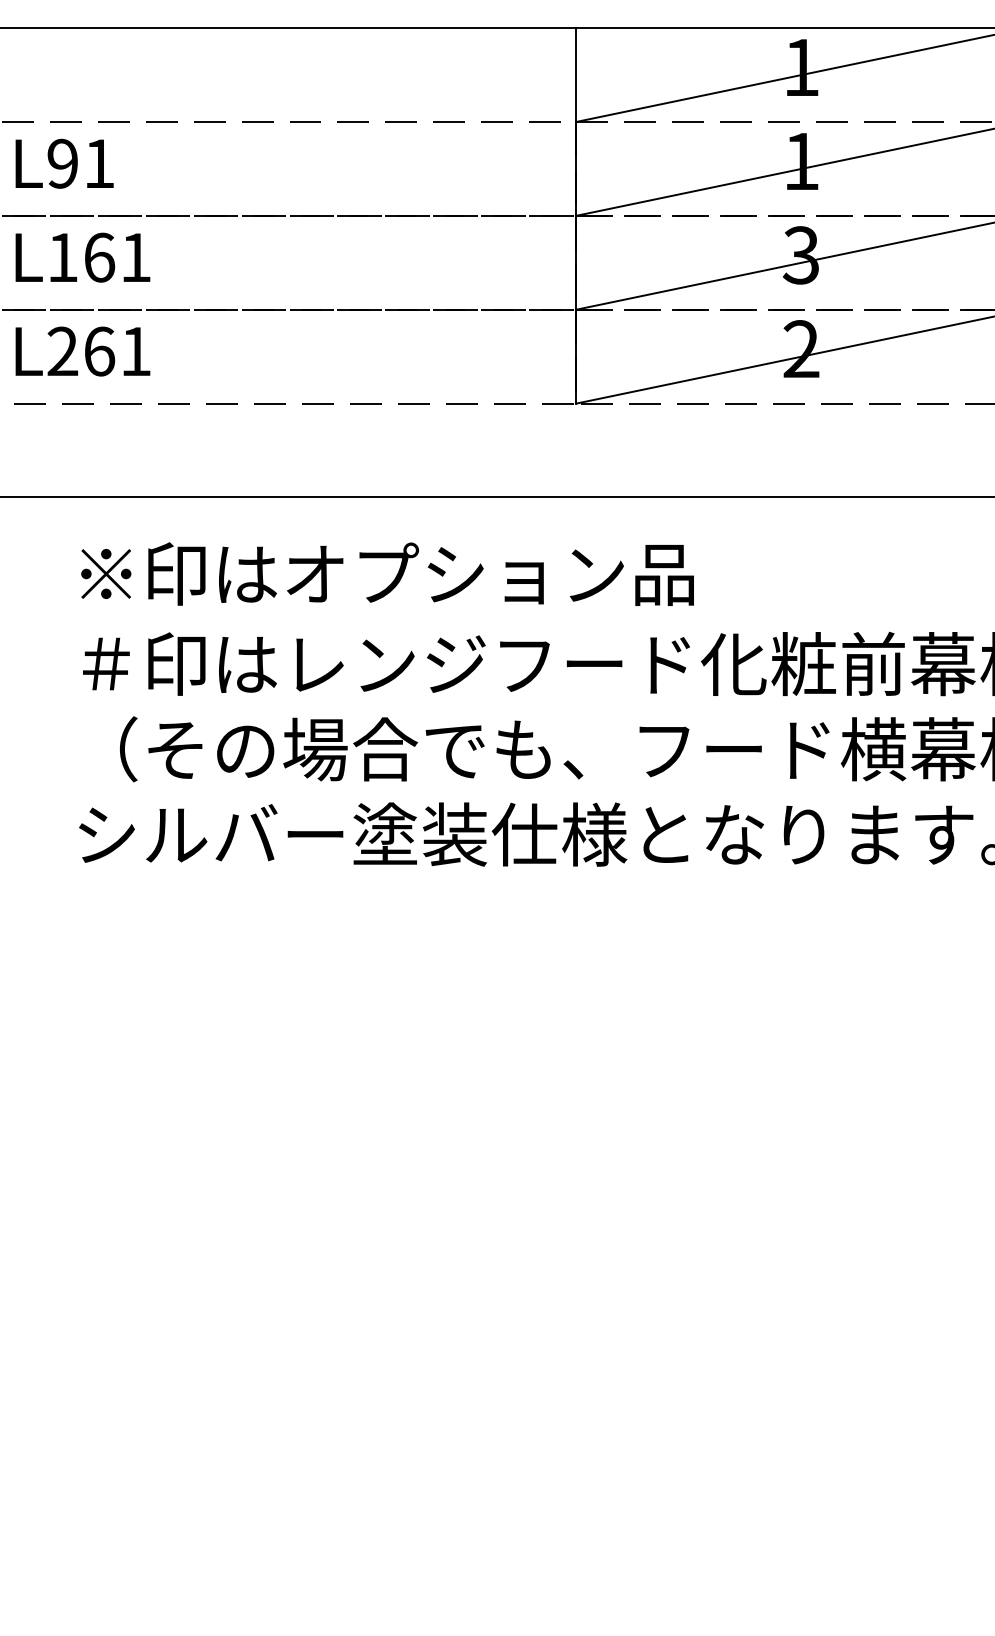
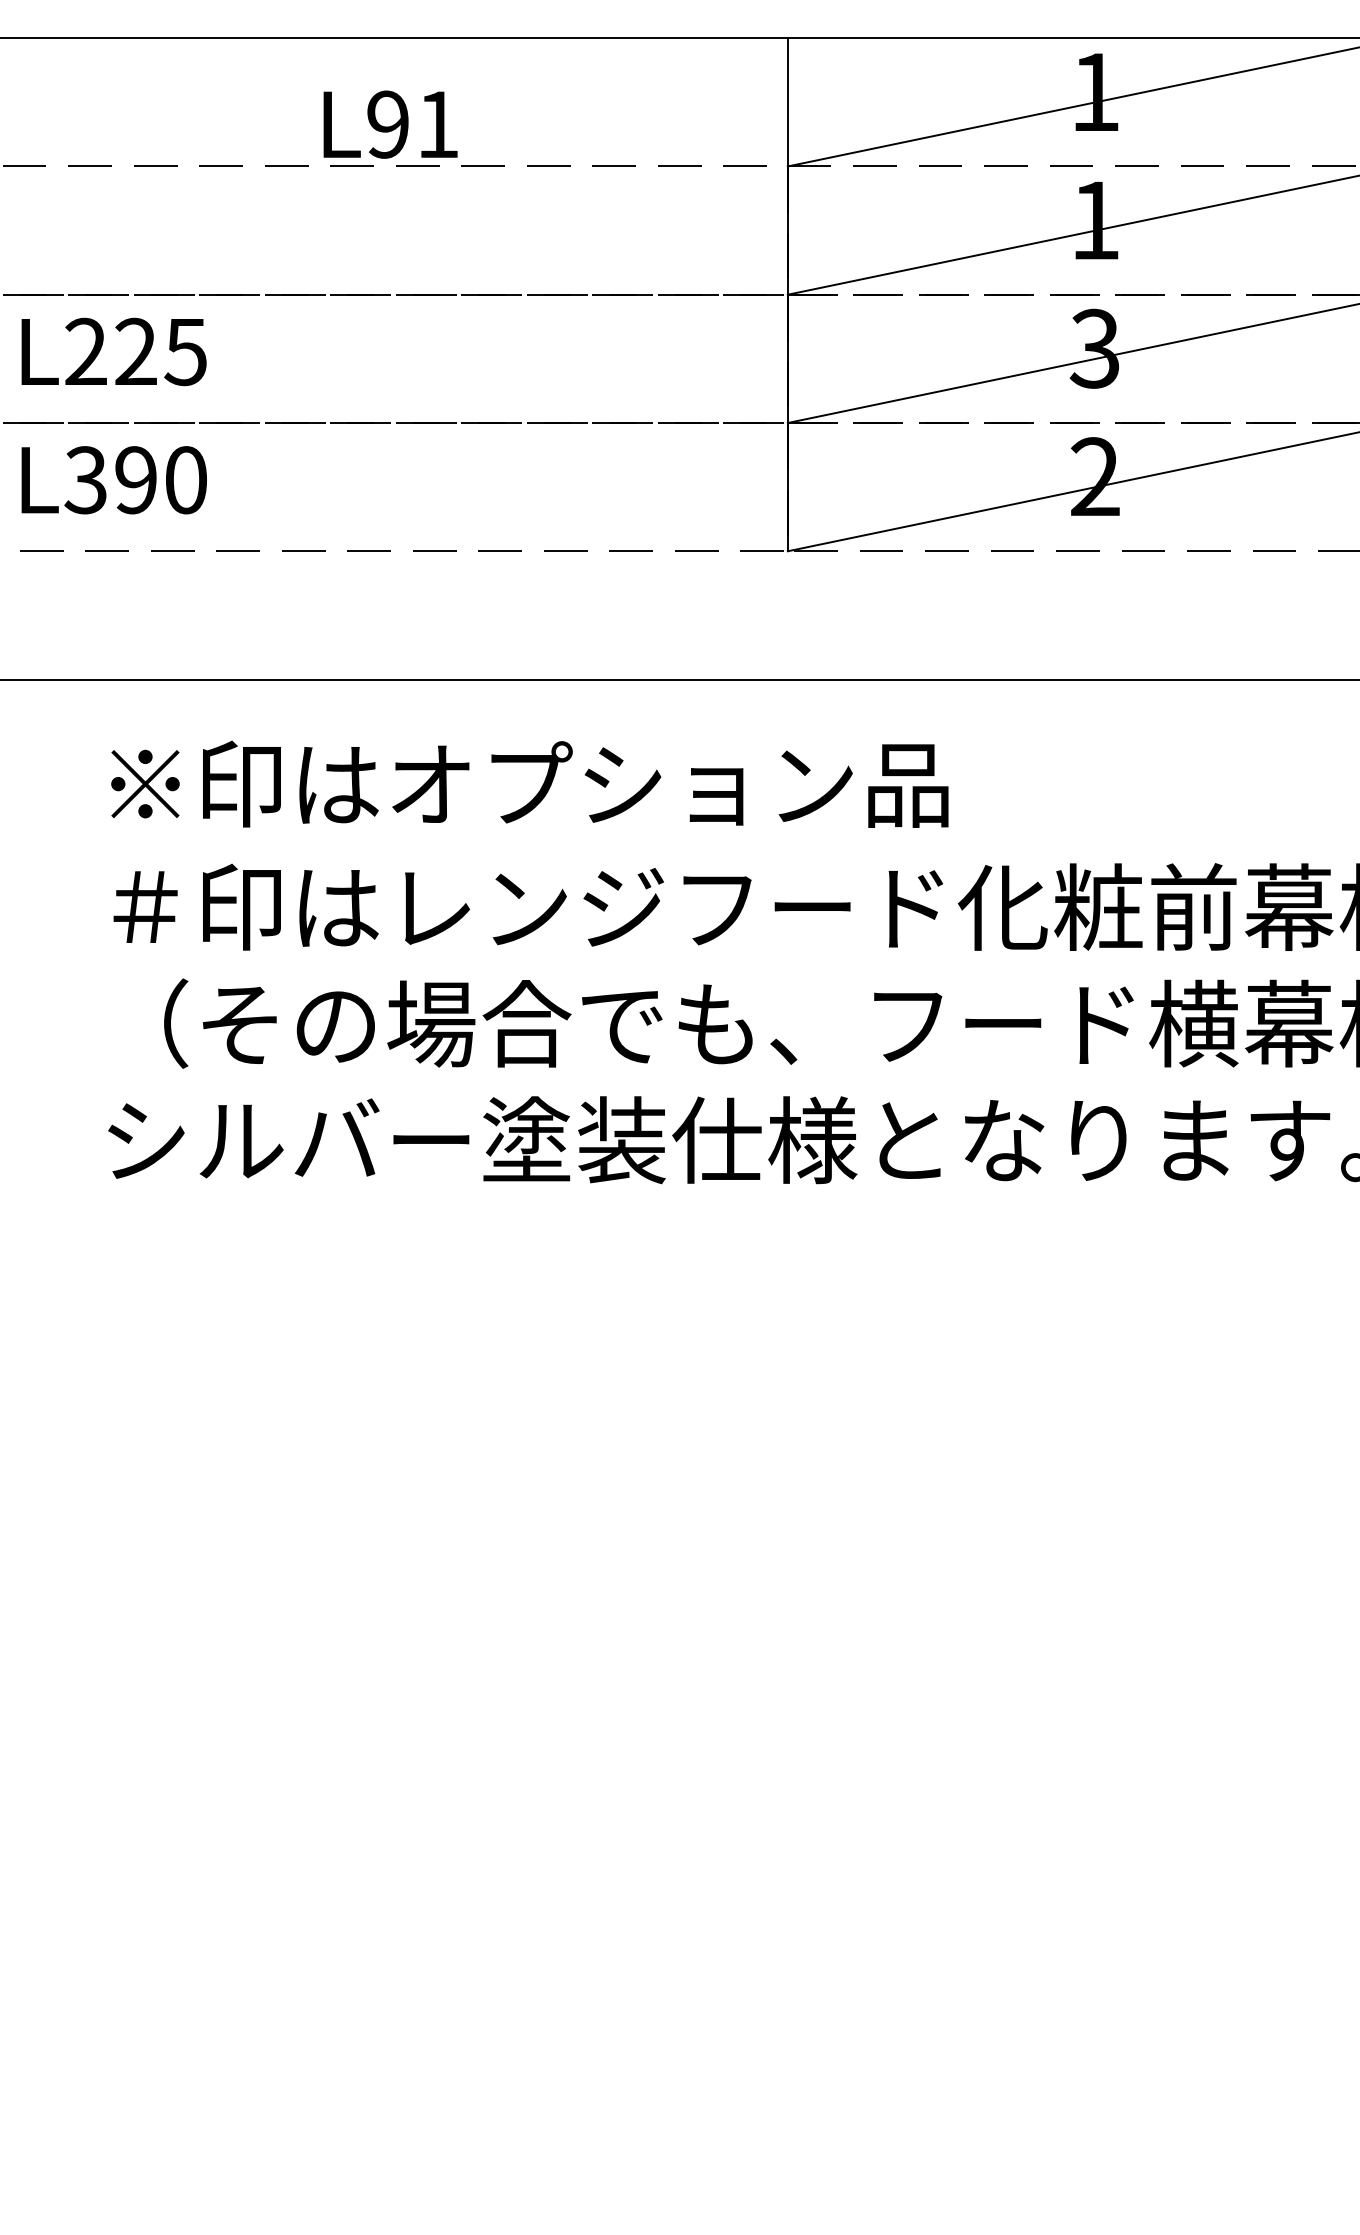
text: (64, 163) -> (390, 124), moved
text: (98, 257) -> (135, 351), L161 -> L225
text: (98, 351) -> (135, 480), L261 -> L390

